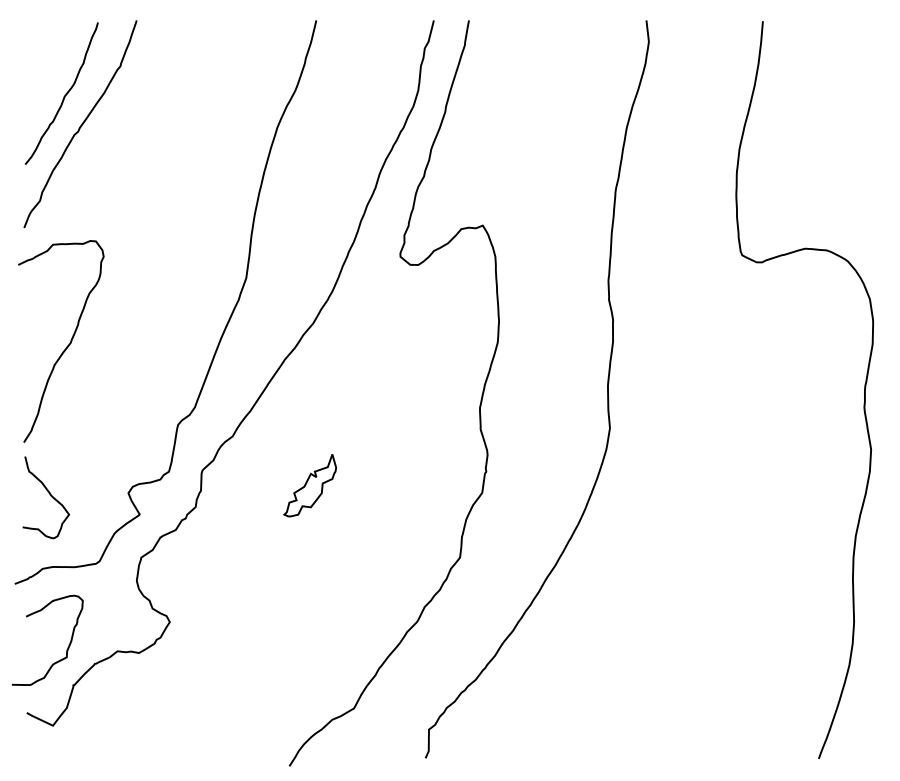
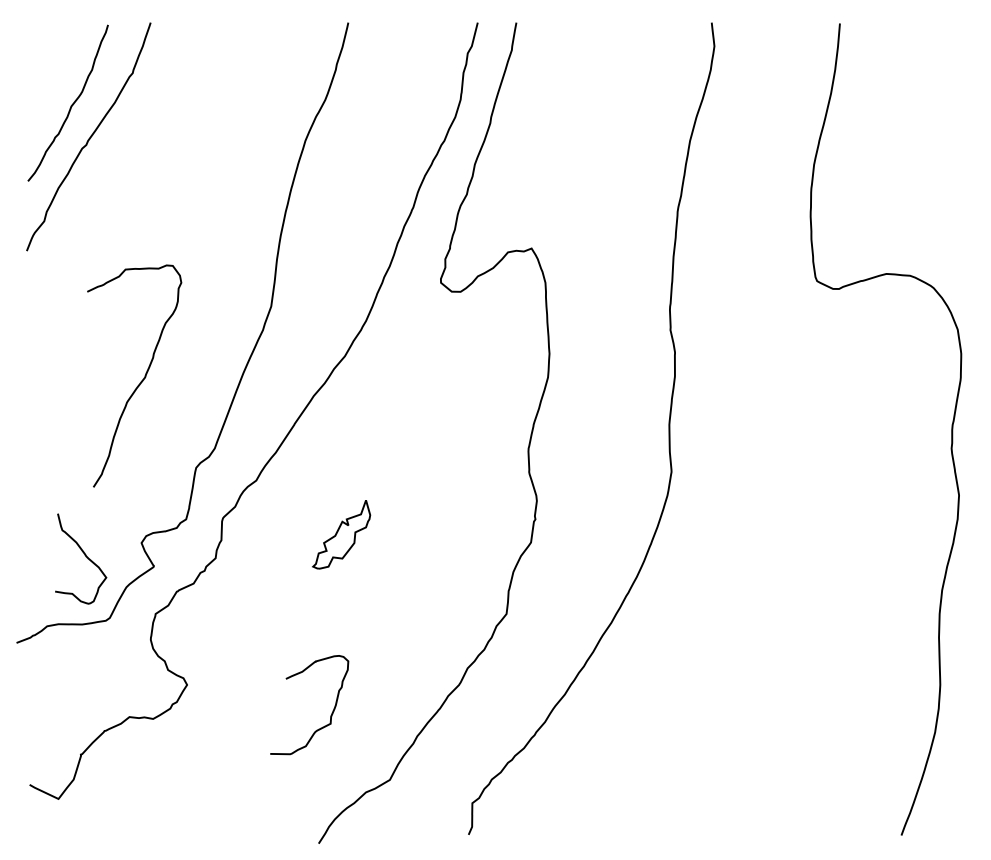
curve: (66, 346) -> (140, 381), moved
curve: (49, 494) -> (84, 555), moved
curve: (66, 649) -> (330, 715), moved

